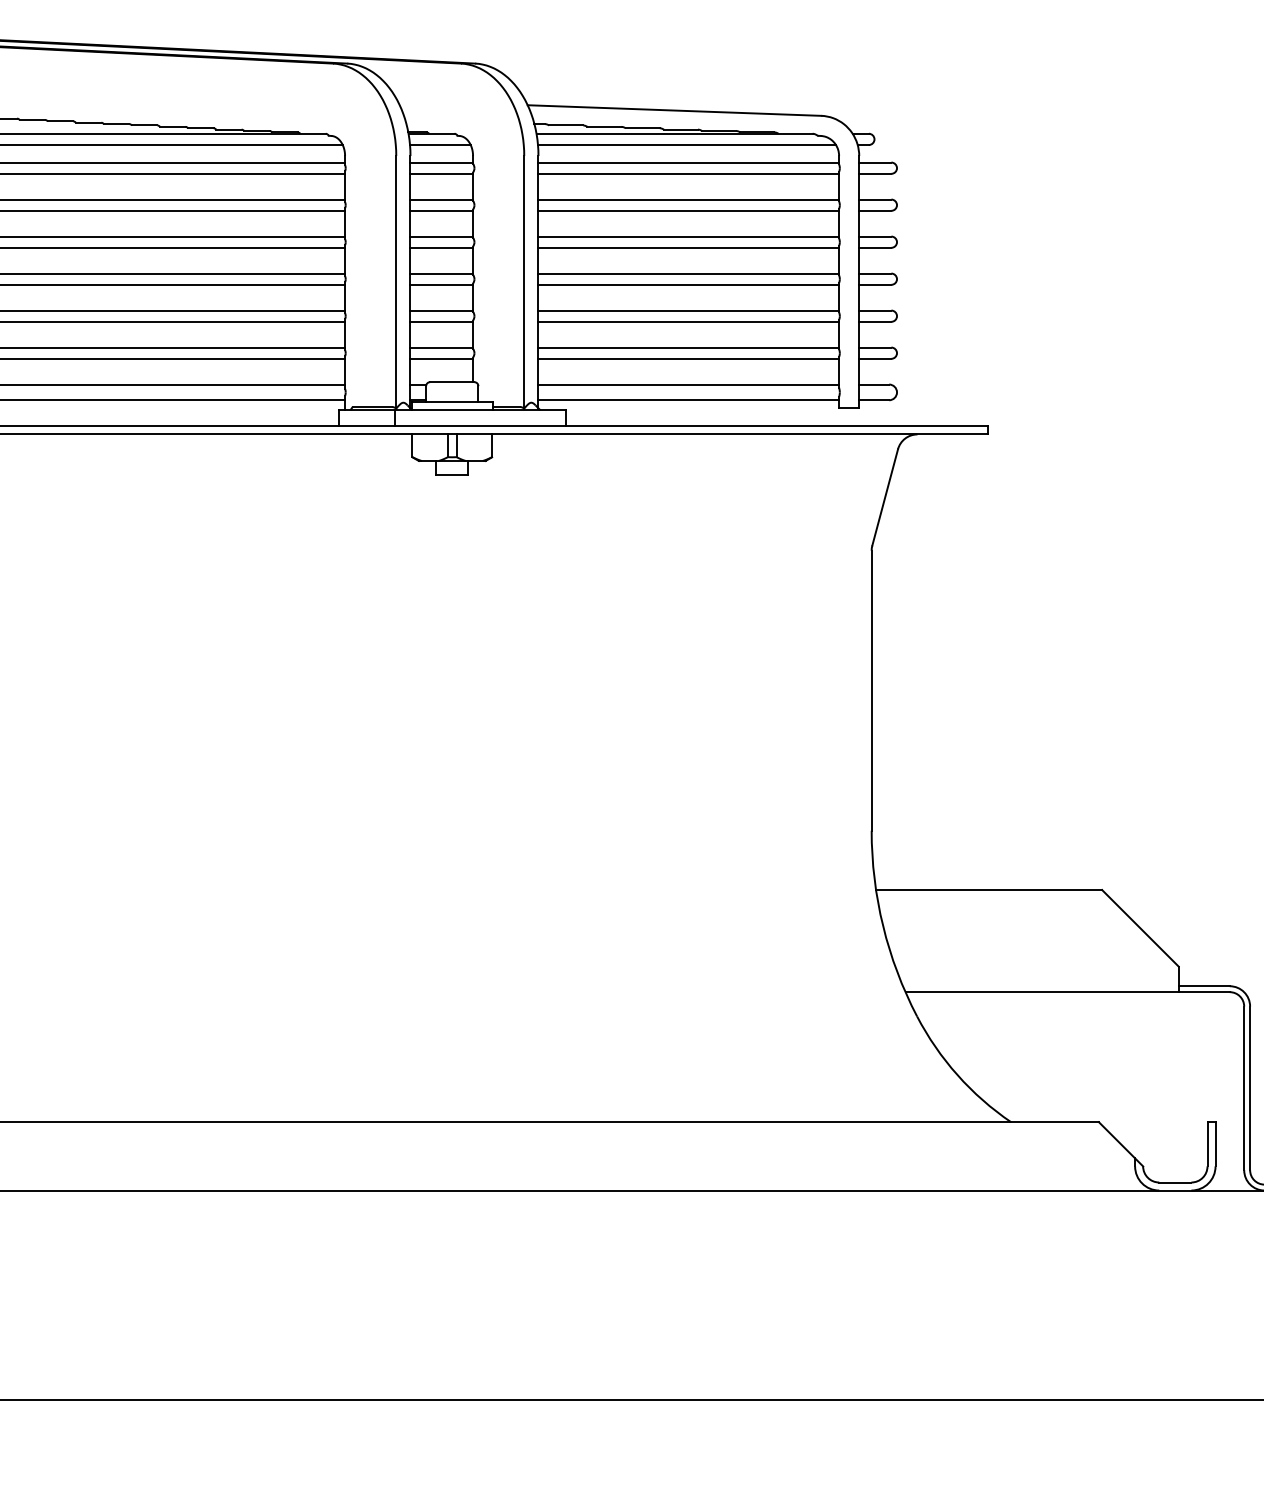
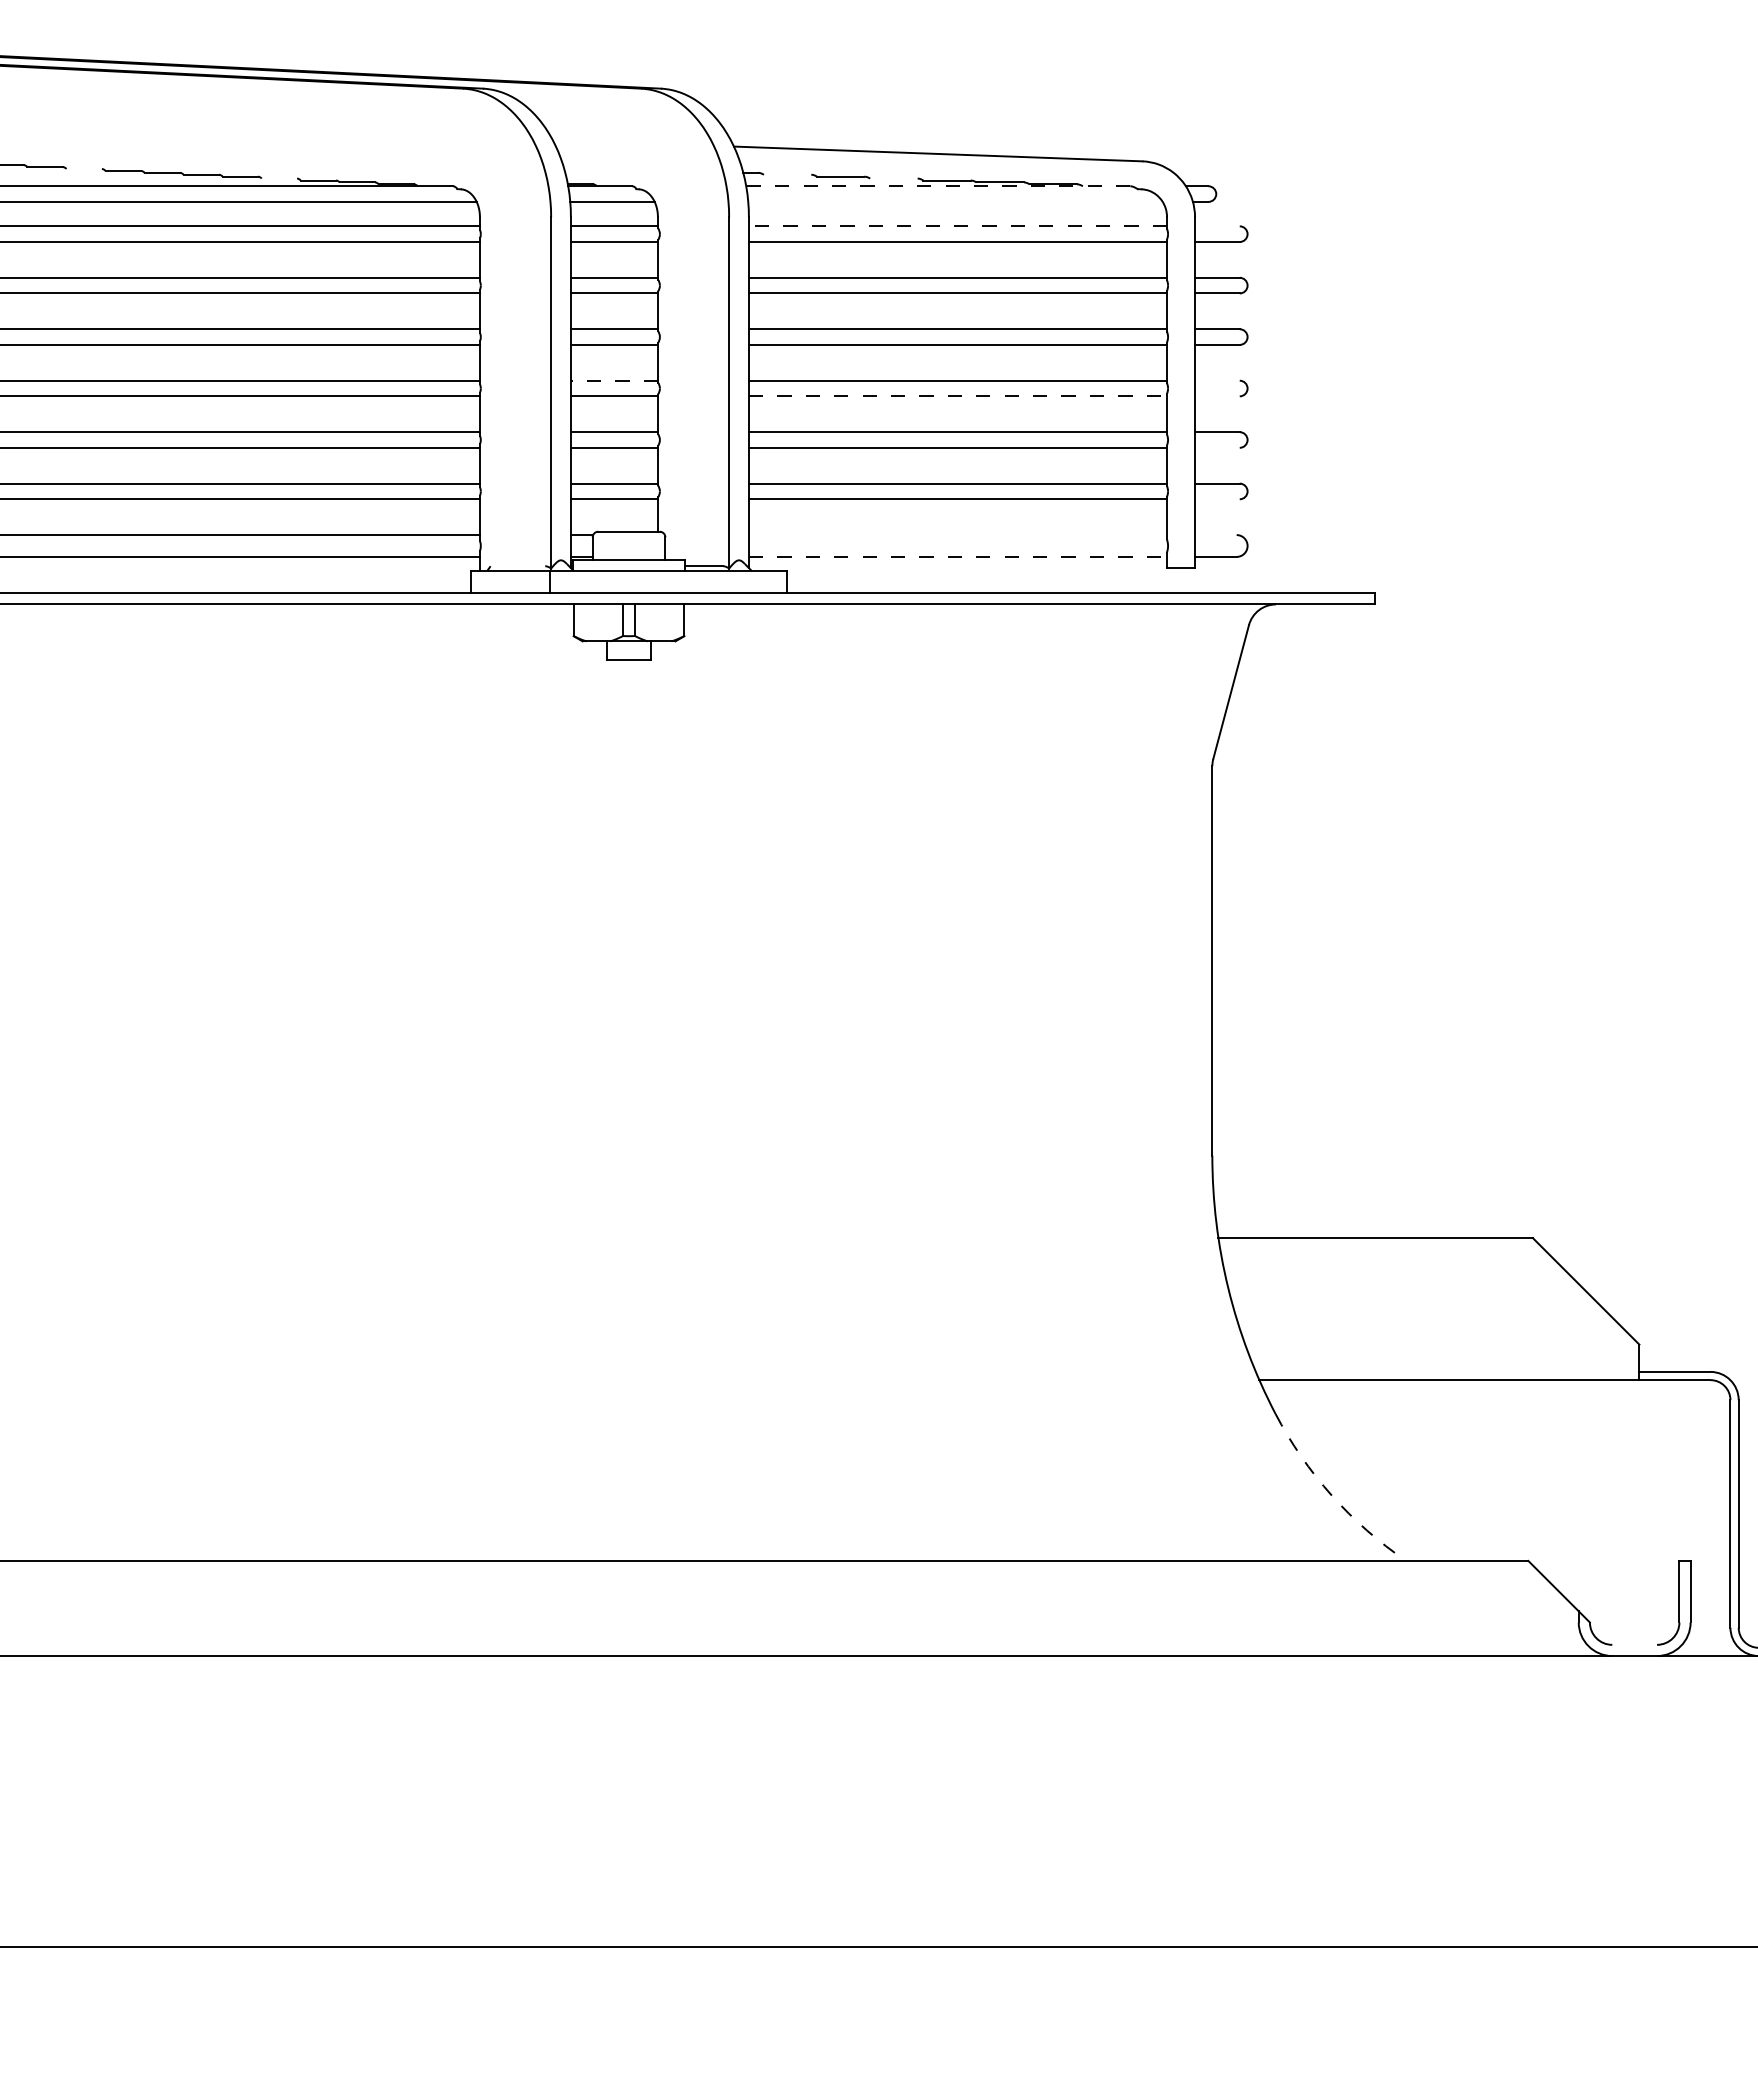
line: (60, 121) -> (83, 169), removed
line: (566, 125) -> (787, 174), removed
line: (200, 128) -> (279, 178), removed
line: (642, 128) -> (893, 178), removed
line: (674, 133) -> (937, 186), solid -> dashed
line: (687, 144) -> (955, 201), removed
line: (688, 162) -> (957, 226), solid -> dashed
line: (875, 162) -> (1217, 226), removed
line: (441, 273) -> (614, 380), solid -> dashed
line: (875, 273) -> (1217, 380), removed
line: (689, 284) -> (958, 396), solid -> dashed
line: (875, 284) -> (1217, 396), removed
line: (875, 321) -> (1217, 447), removed
line: (875, 358) -> (1217, 499), removed
line: (688, 384) -> (957, 535), removed
line: (873, 384) -> (1215, 535), removed
line: (689, 399) -> (958, 556), solid -> dashed
line: (372, 407) -> (517, 566), removed
arc: (957, 1075) -> (1331, 1495), solid -> dashed
line: (1175, 1182) -> (1634, 1644), removed

